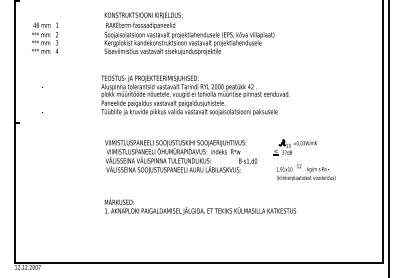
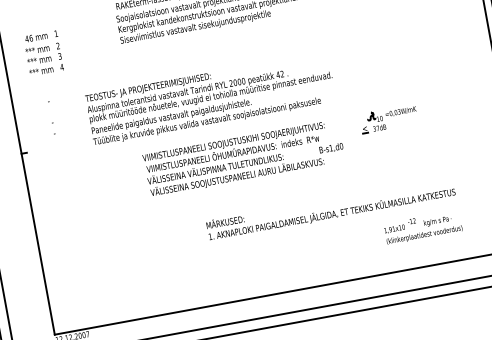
text: (45, 37) -> (43, 52), moved
text: (195, 95) -> (210, 98), moved
text: (305, 172) -> (422, 227), moved
text: (200, 206) -> (330, 208), moved

